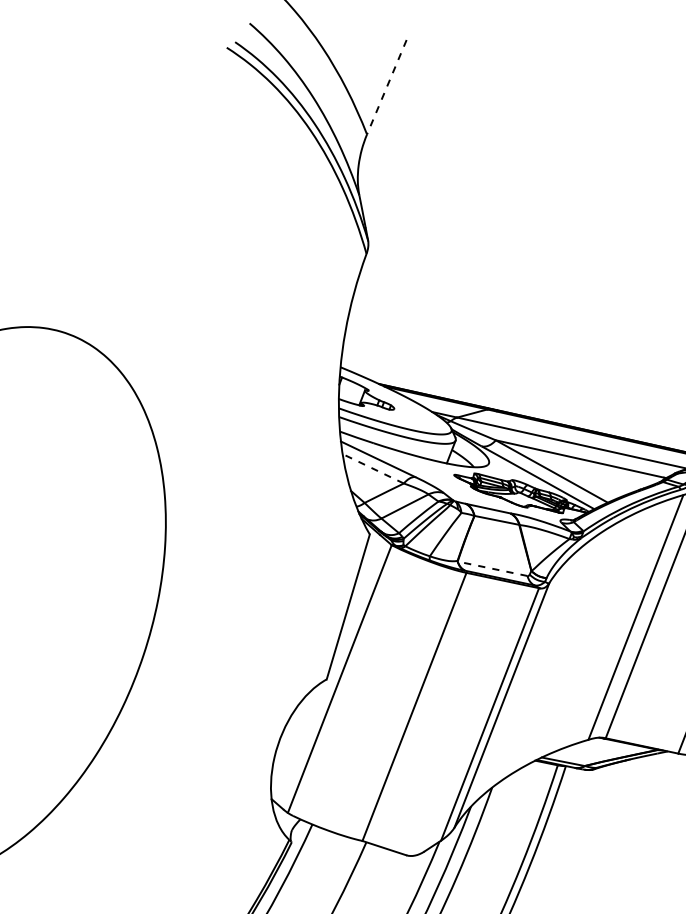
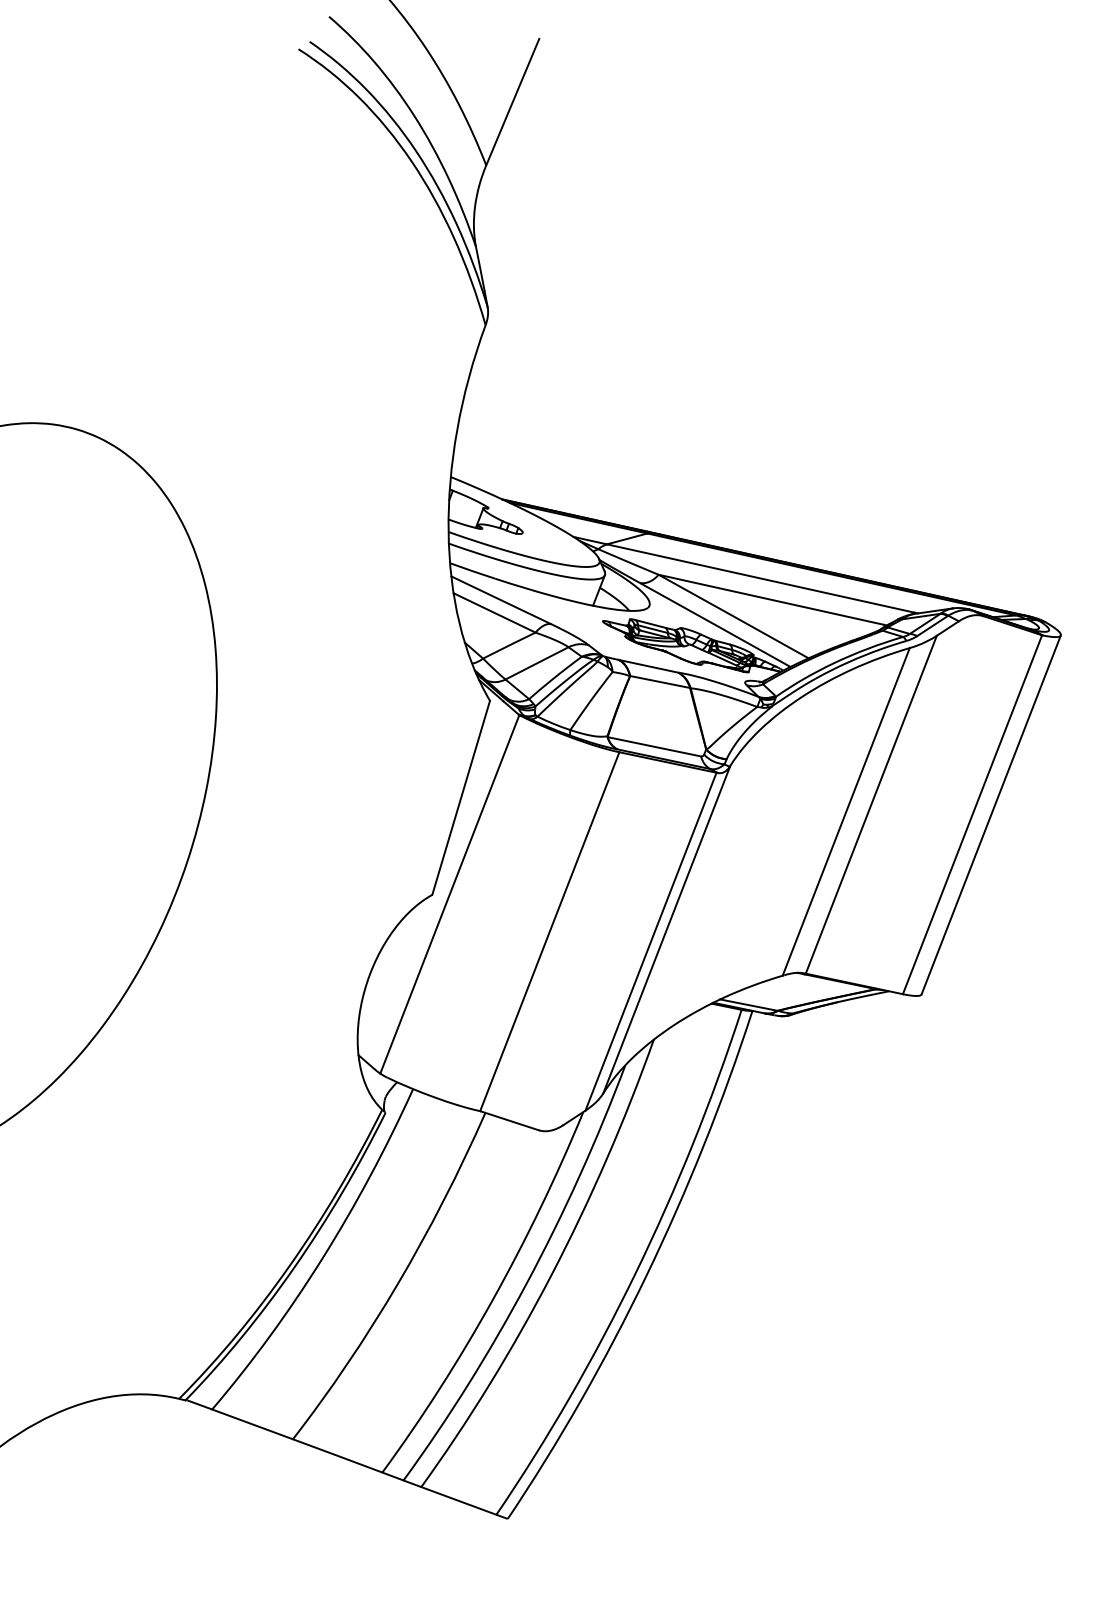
line: (386, 87) -> (512, 102), dashed -> solid
line: (373, 468) -> (494, 612), dashed -> solid
line: (492, 568) -> (654, 746), dashed -> solid

